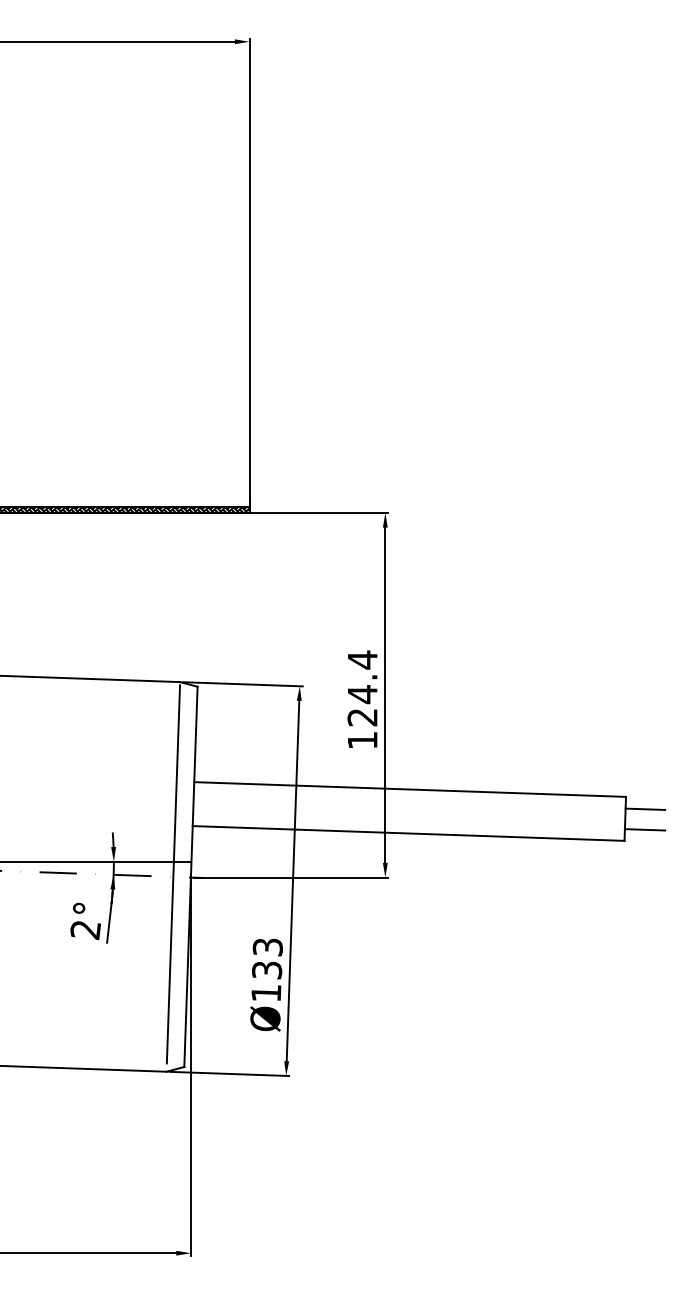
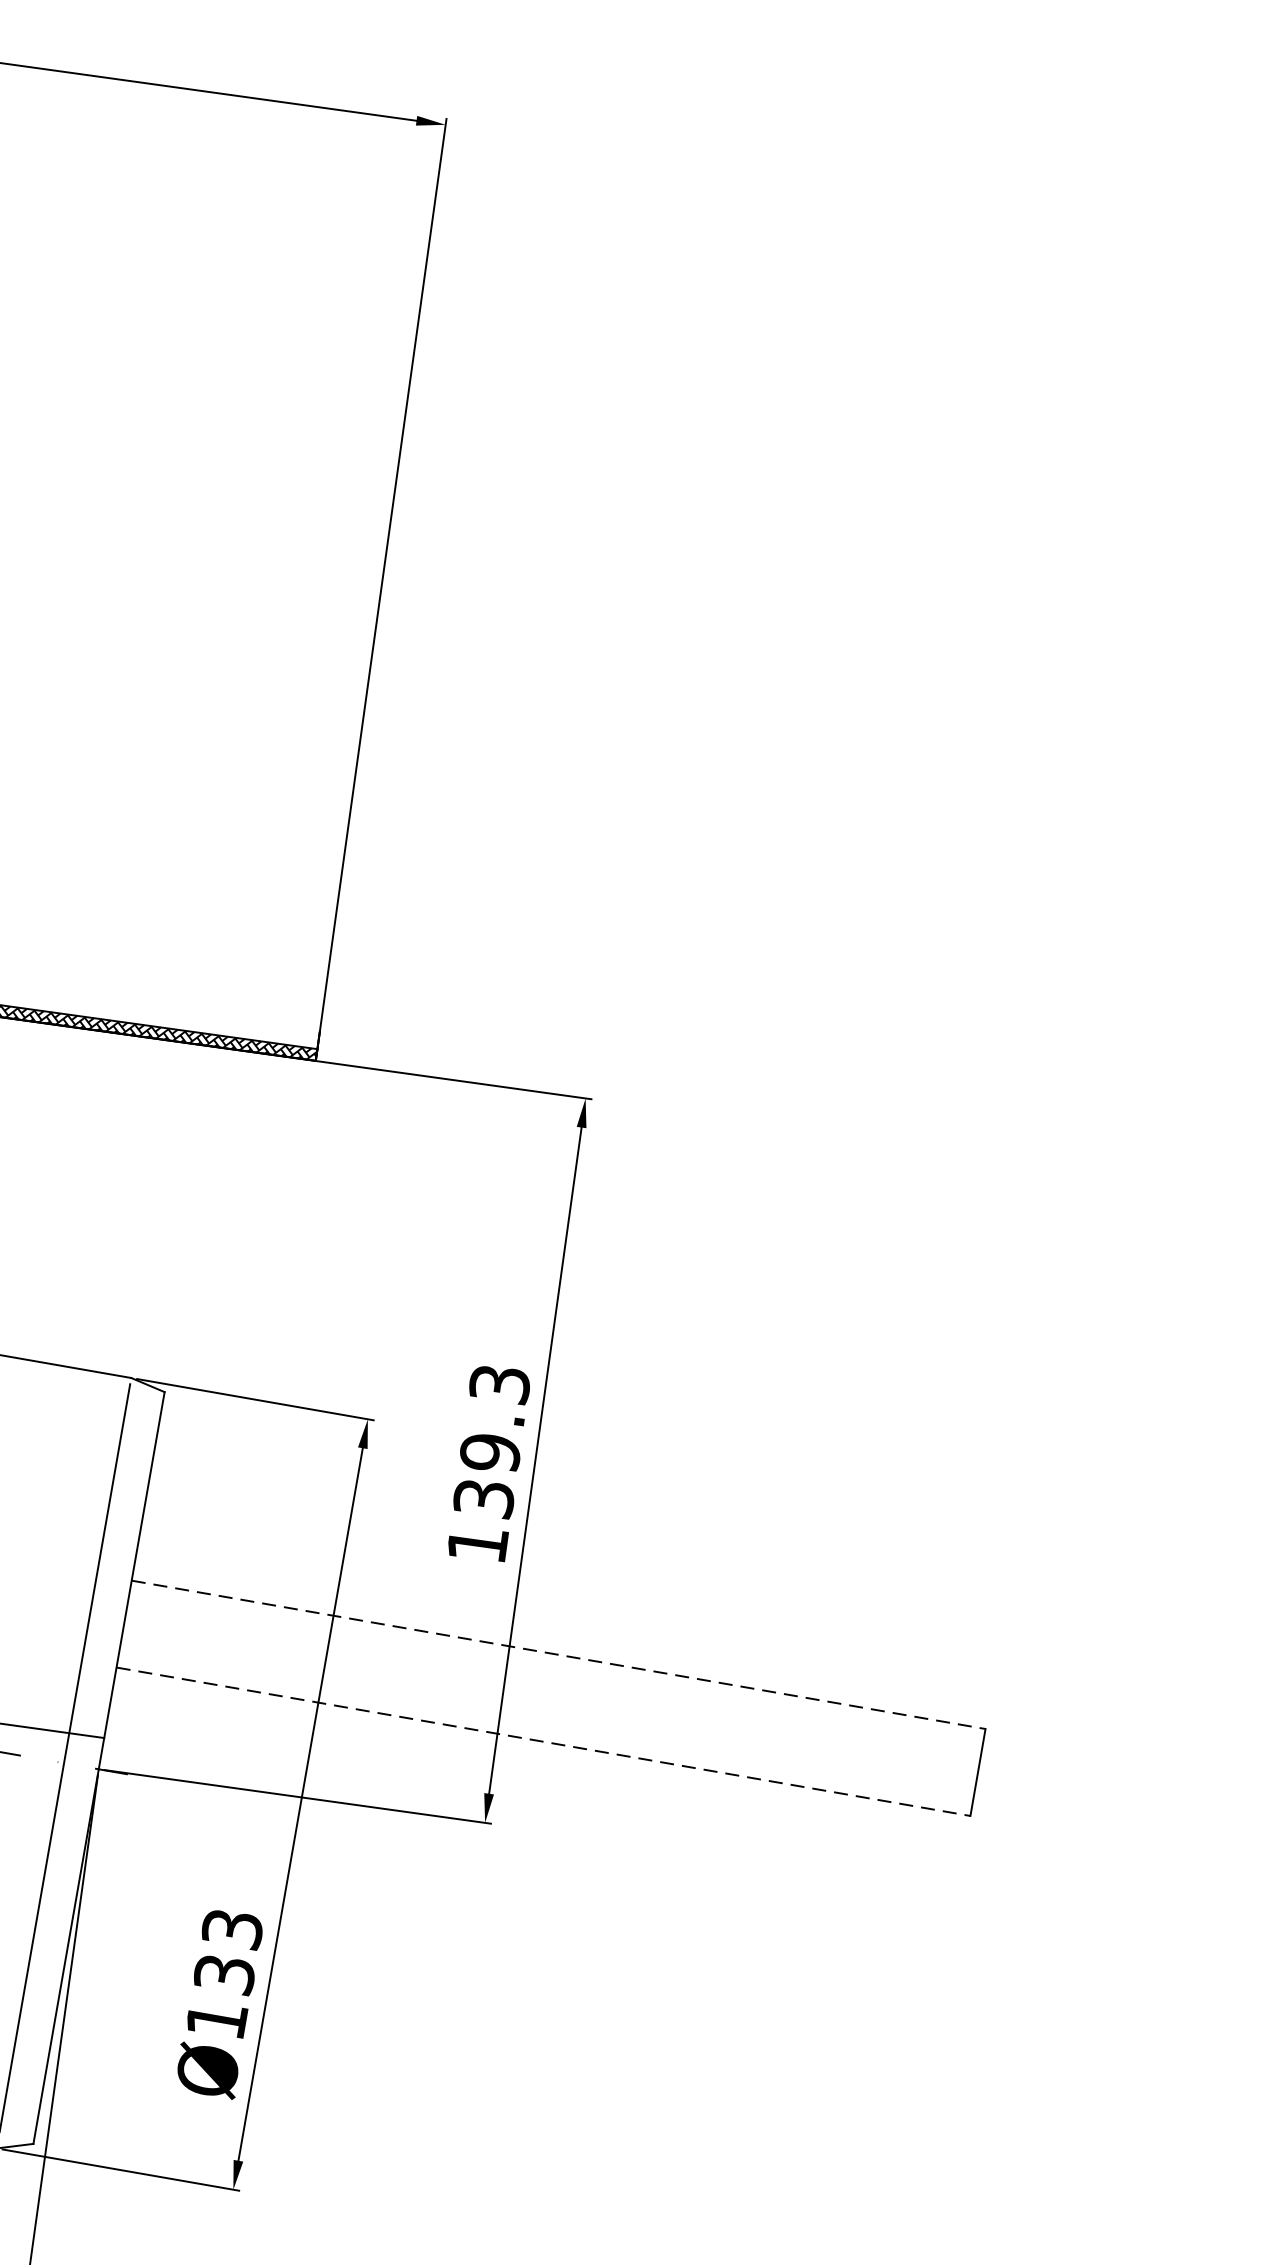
text: (362, 688) -> (491, 1440), 124.4 -> 139.3
line: (410, 789) -> (559, 1654), solid -> dashed
line: (645, 808) -> (1021, 1757), removed
line: (644, 829) -> (1013, 1798), removed
line: (409, 833) -> (545, 1742), solid -> dashed

